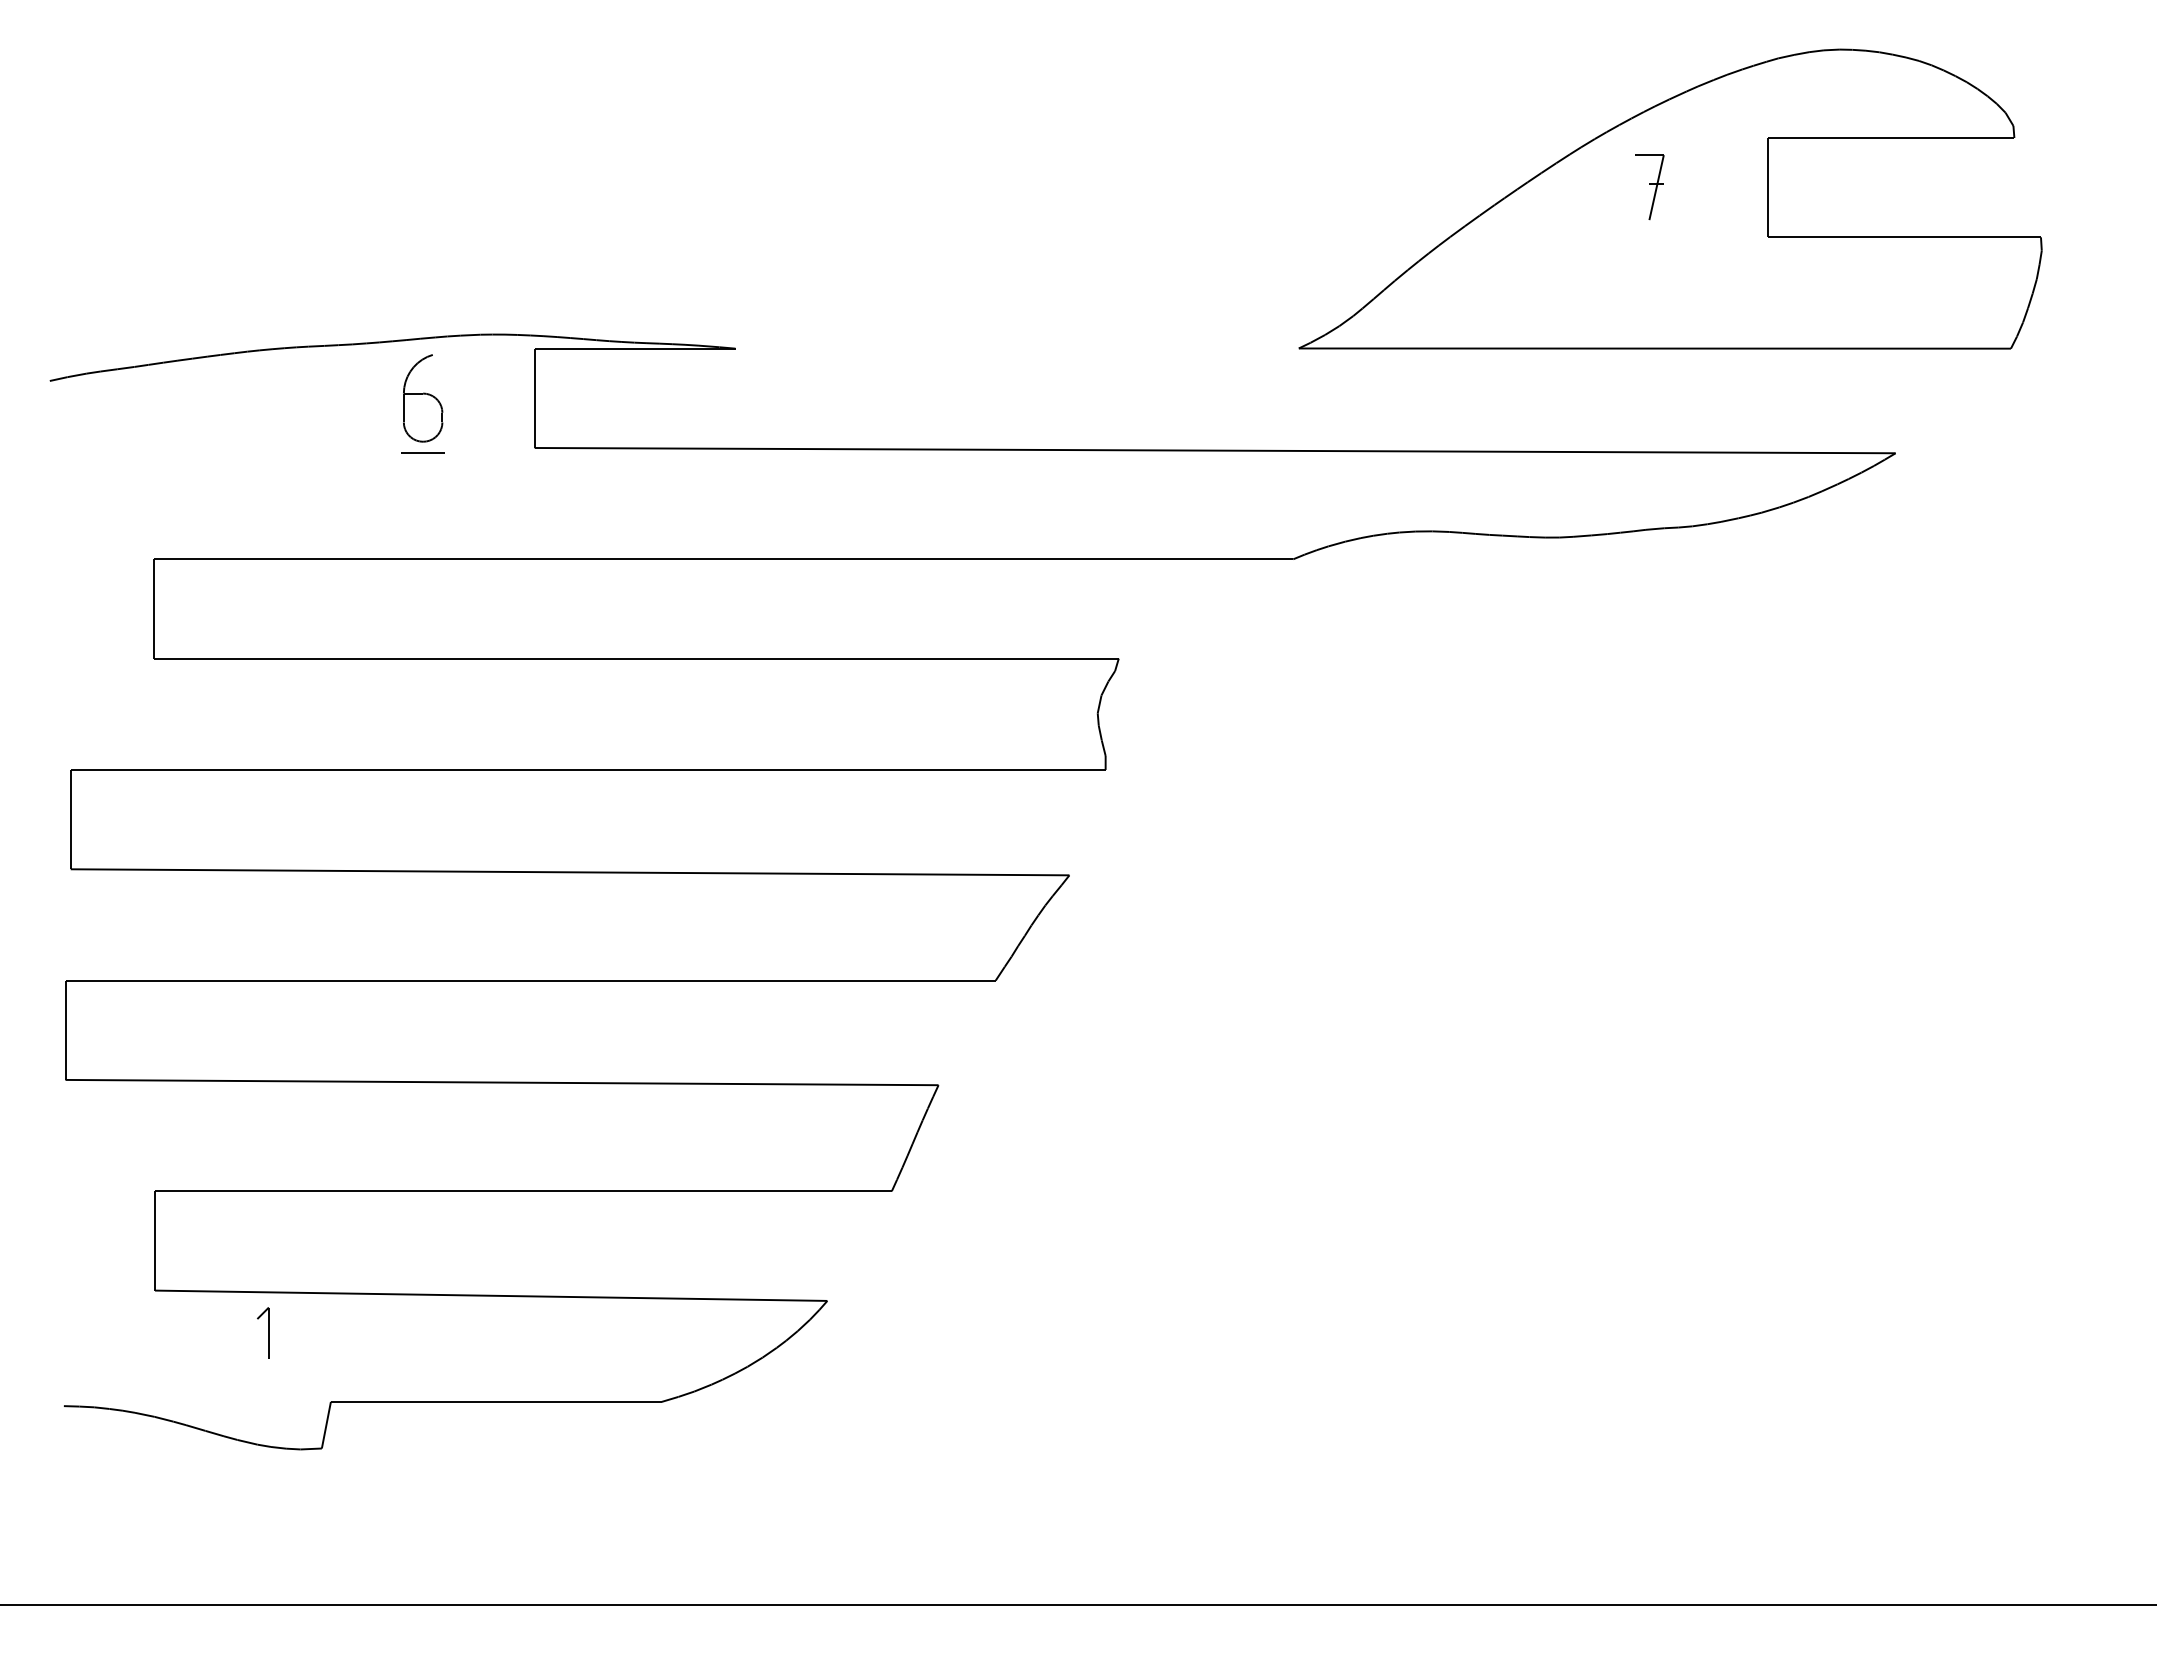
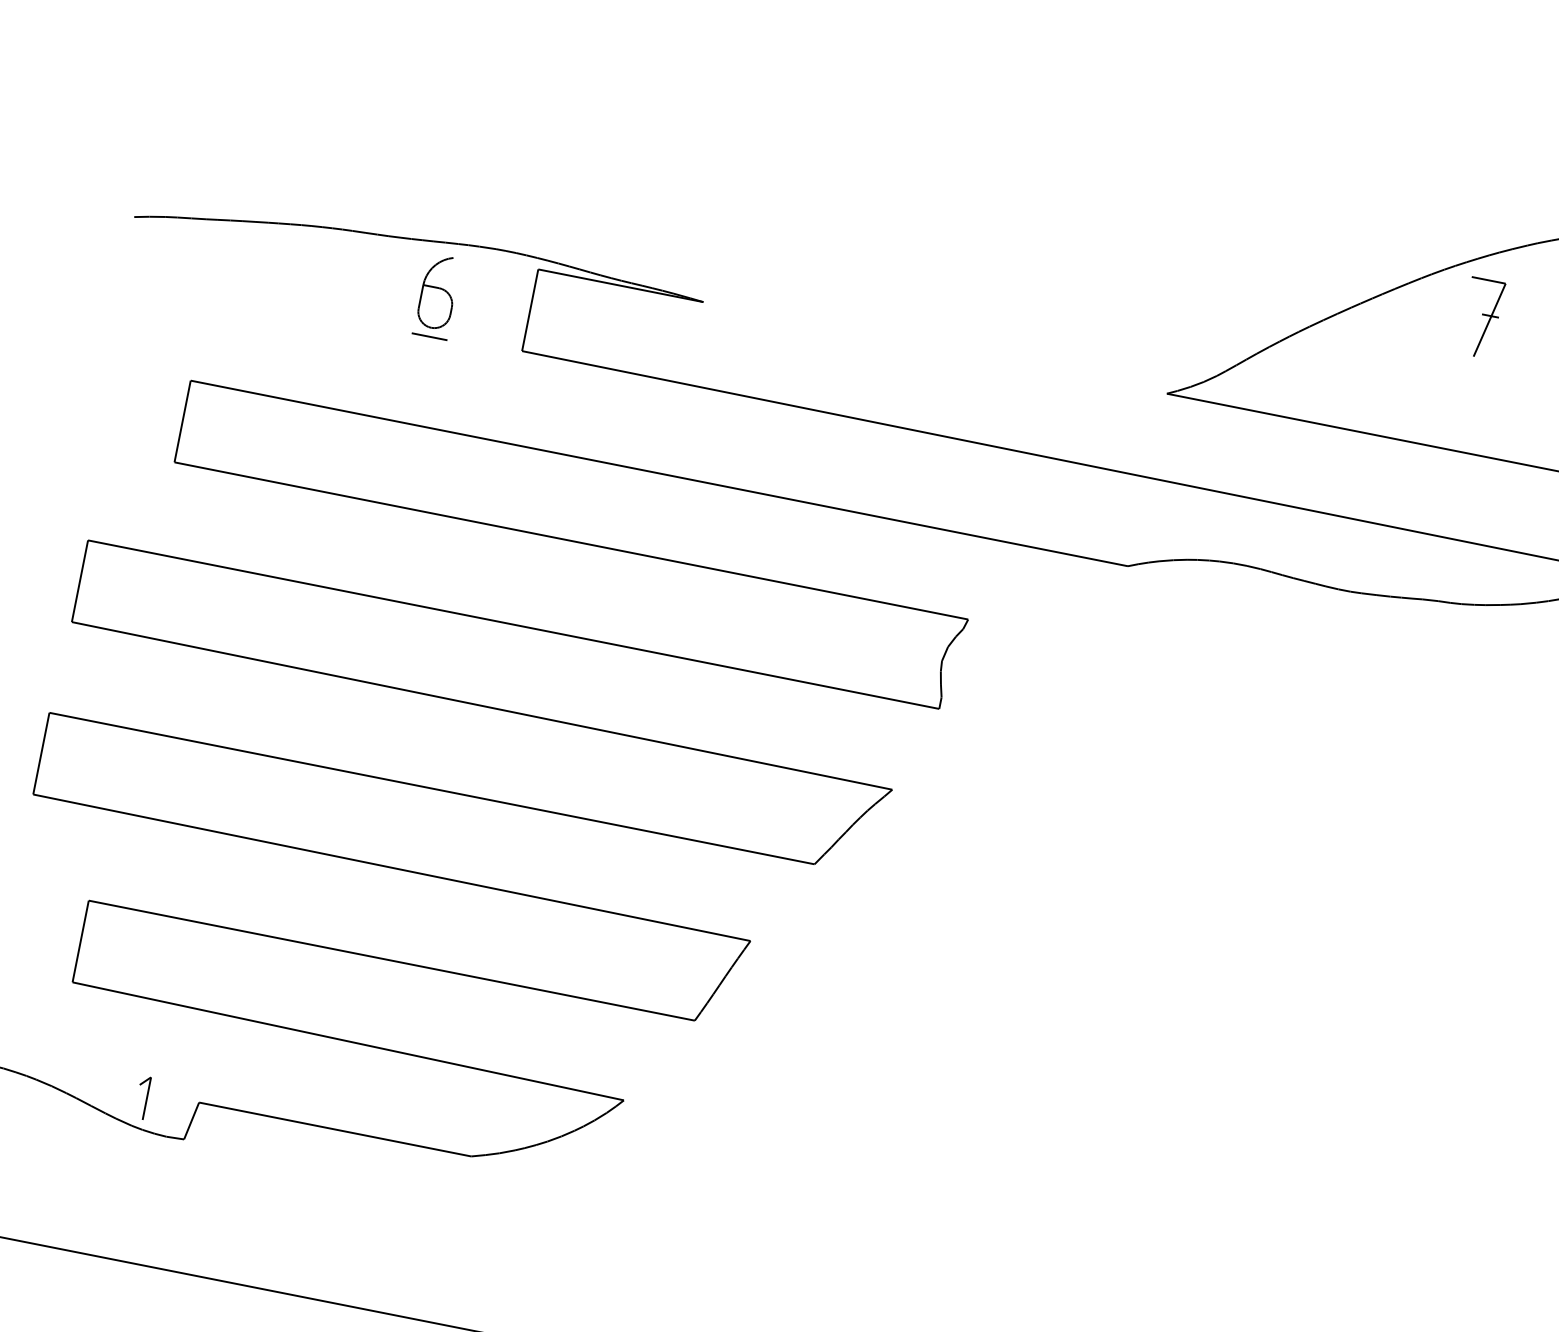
part: (1649, 187) -> (1481, 318), size x1.43
part: (263, 1332) -> (142, 1097), moved

